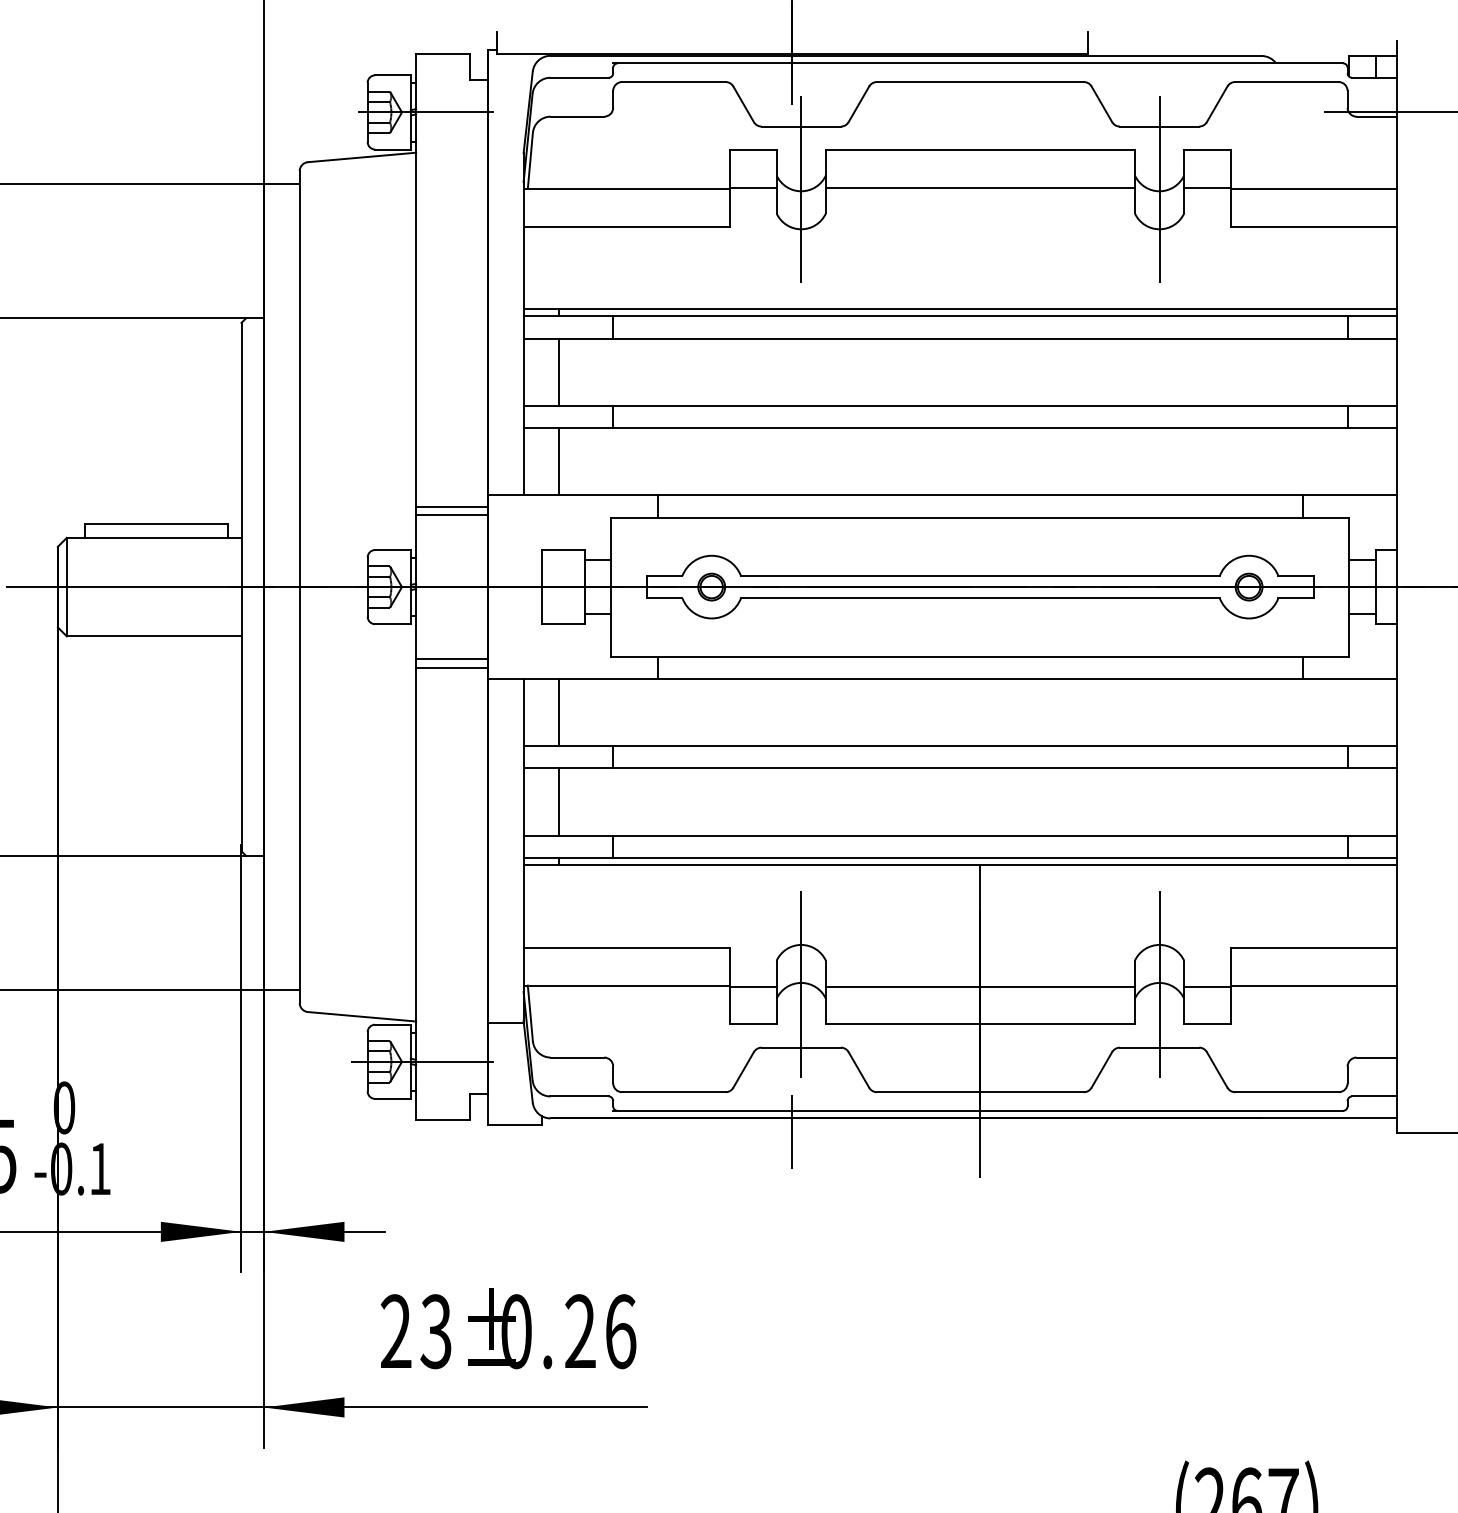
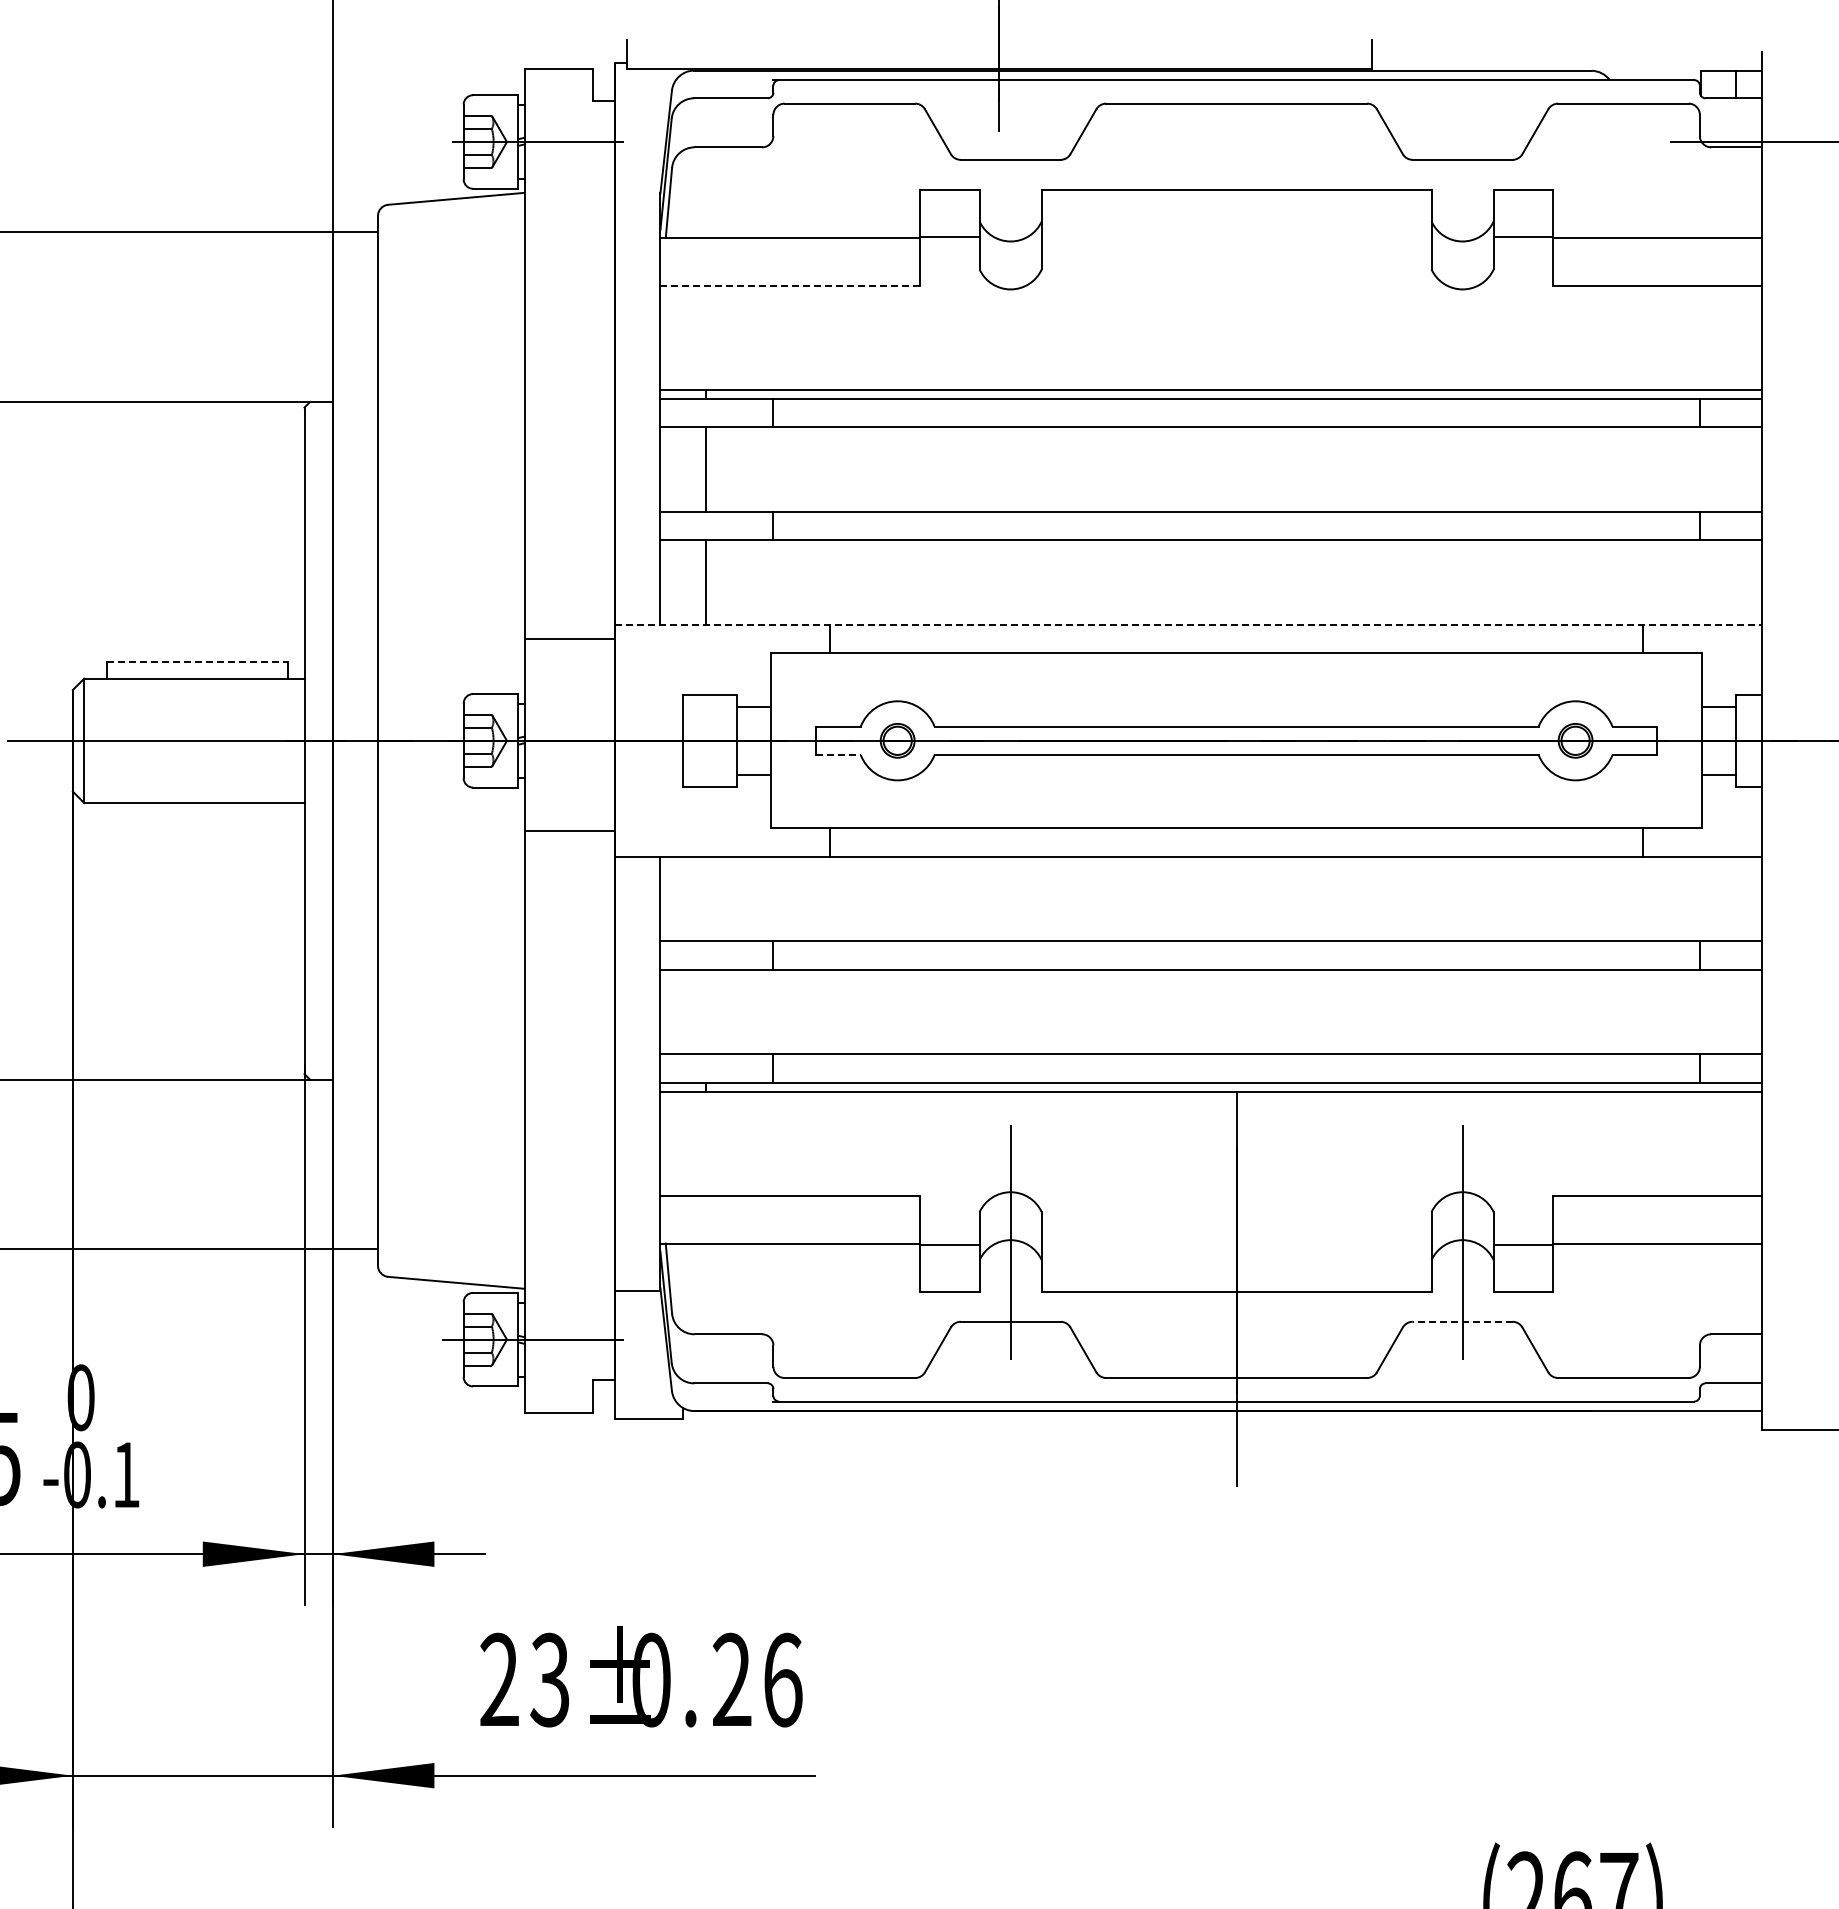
line: (980, 187) -> (1236, 236), removed
line: (801, 189) -> (1010, 239), removed
line: (1159, 189) -> (1462, 239), removed
line: (626, 226) -> (790, 286), solid -> dashed
line: (943, 495) -> (1189, 625), solid -> dashed
line: (451, 515) -> (569, 650), removed
line: (156, 524) -> (197, 661), solid -> dashed
line: (665, 597) -> (839, 754), solid -> dashed
line: (451, 667) -> (569, 842), removed
line: (559, 712) -> (705, 898), removed
line: (559, 801) -> (705, 1011), removed
line: (980, 986) -> (1236, 1244), removed
line: (1159, 1047) -> (1462, 1321), solid -> dashed
line: (792, 1131) -> (999, 1427), removed

